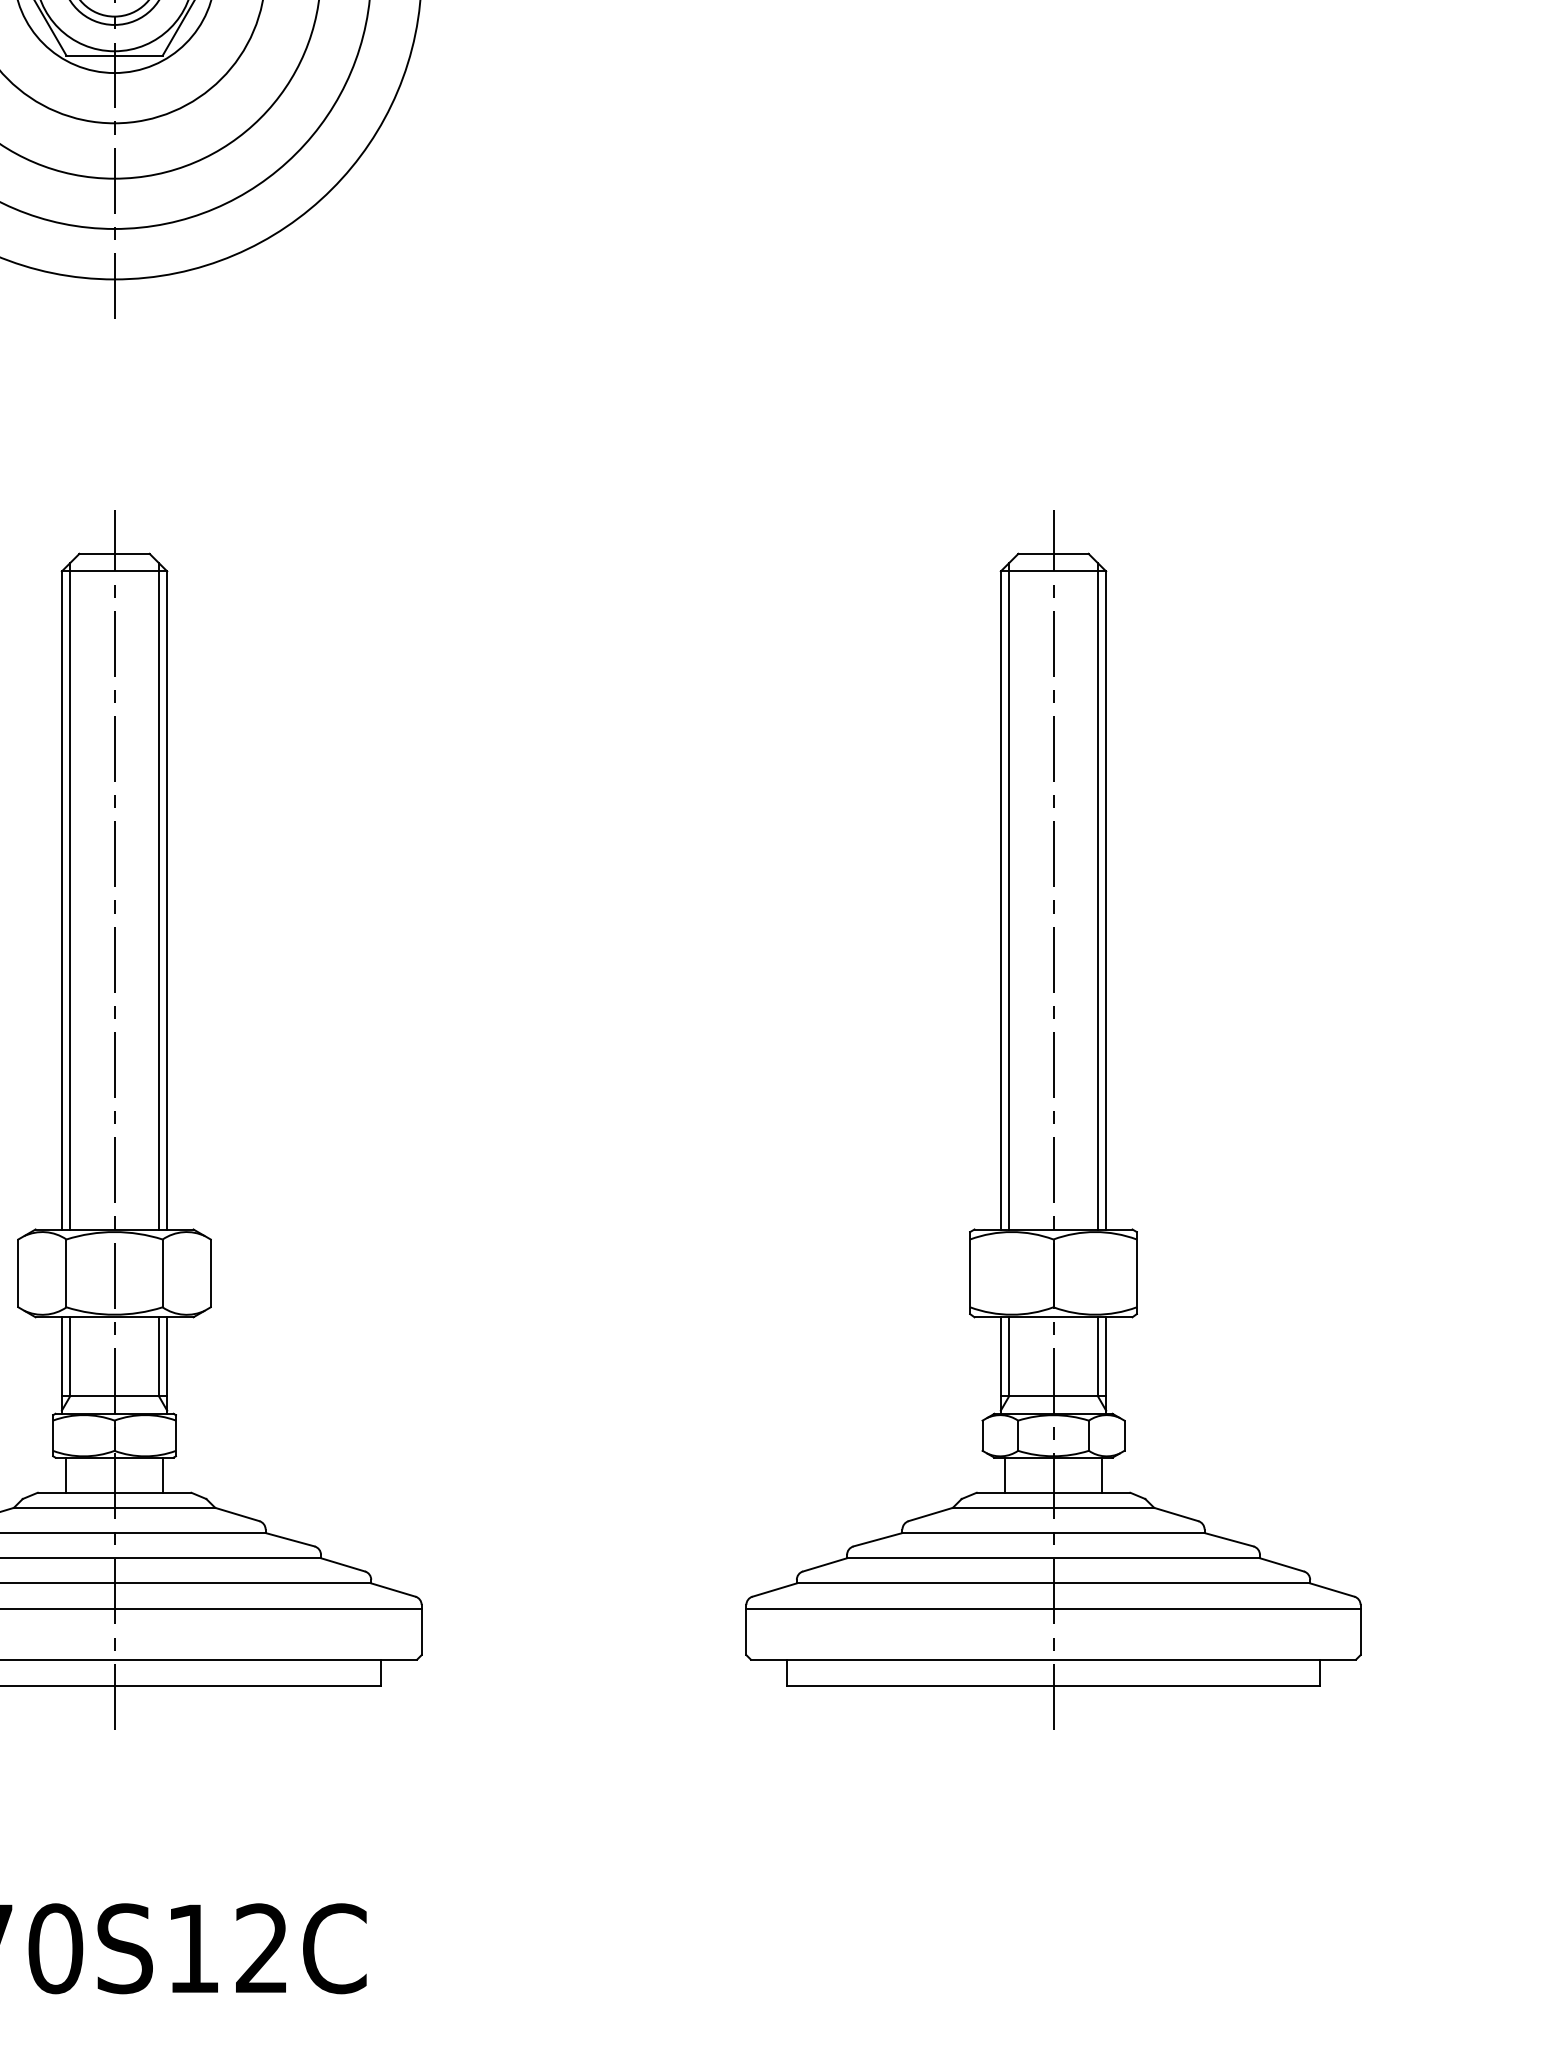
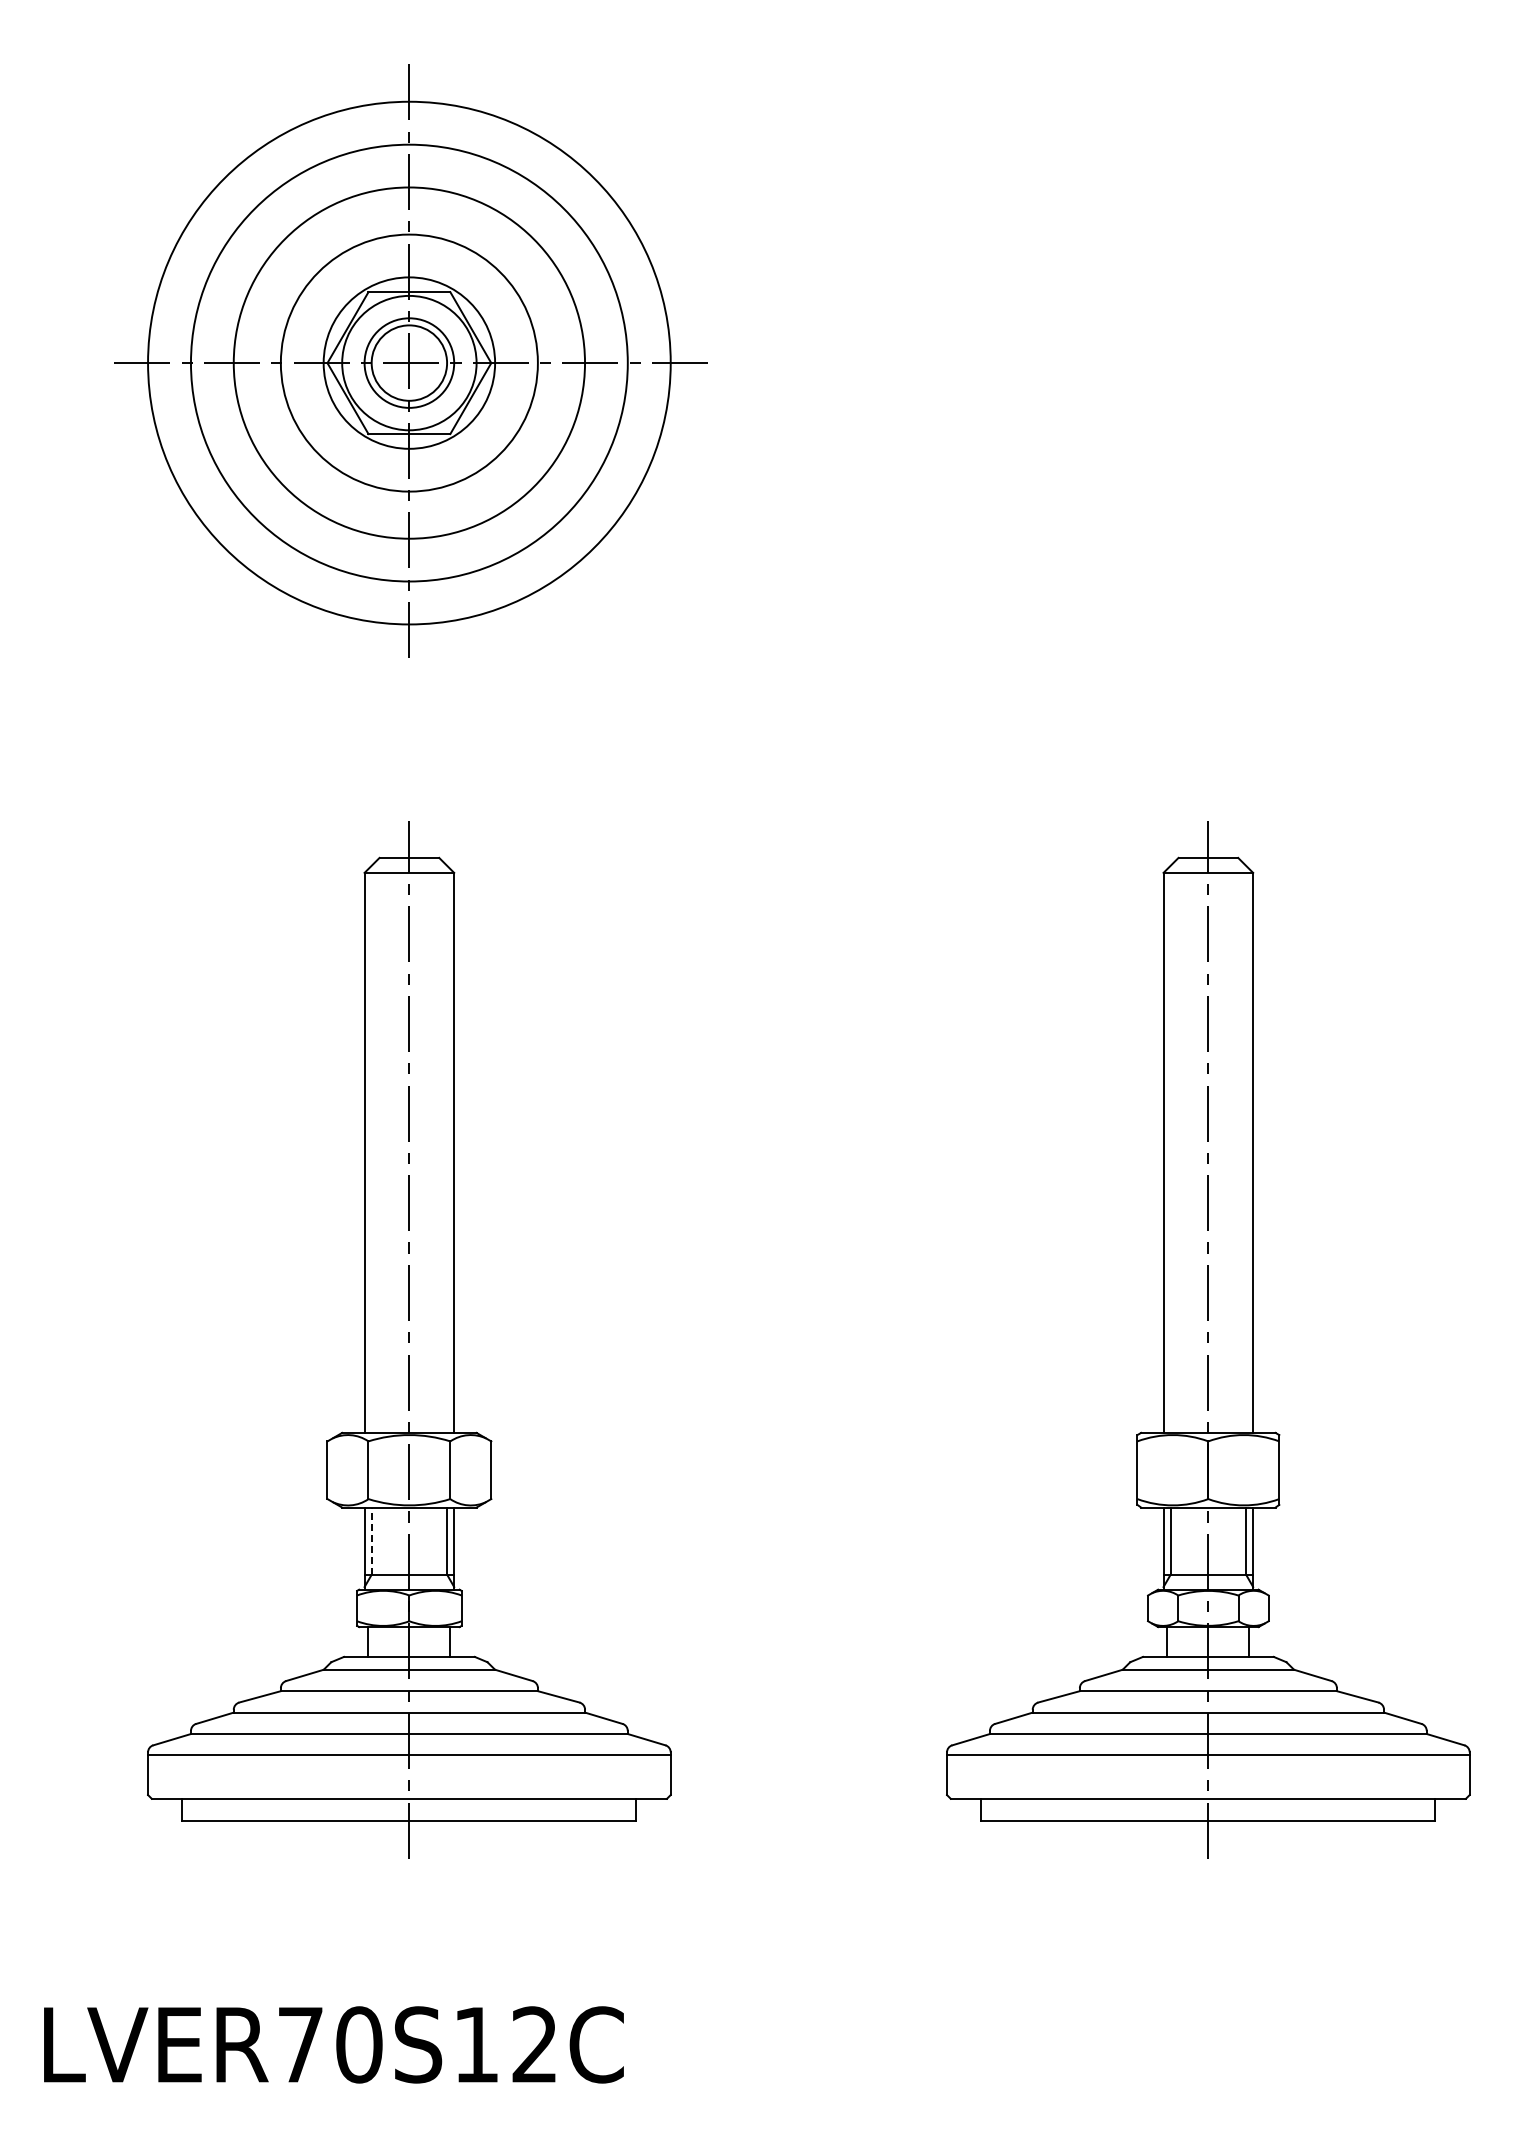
line: (70, 895) -> (371, 1148), removed
line: (159, 895) -> (447, 1148), removed
line: (1009, 895) -> (1170, 1148), removed
line: (1098, 895) -> (1246, 1148), removed
line: (70, 1357) -> (371, 1541), solid -> dashed

